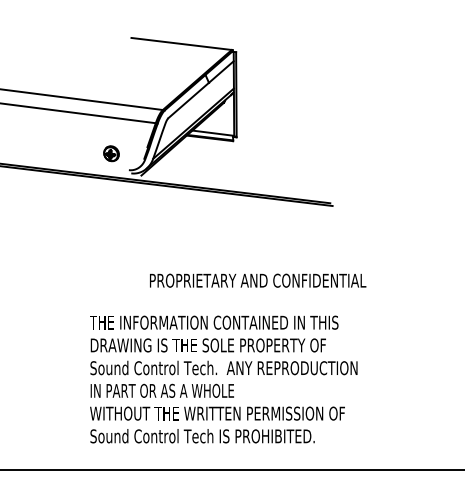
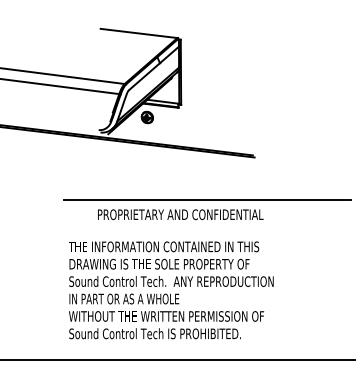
part: (111, 153) -> (147, 117), moved
line: (270, 260) -> (207, 199), added
text: (258, 280) -> (181, 214), moved

